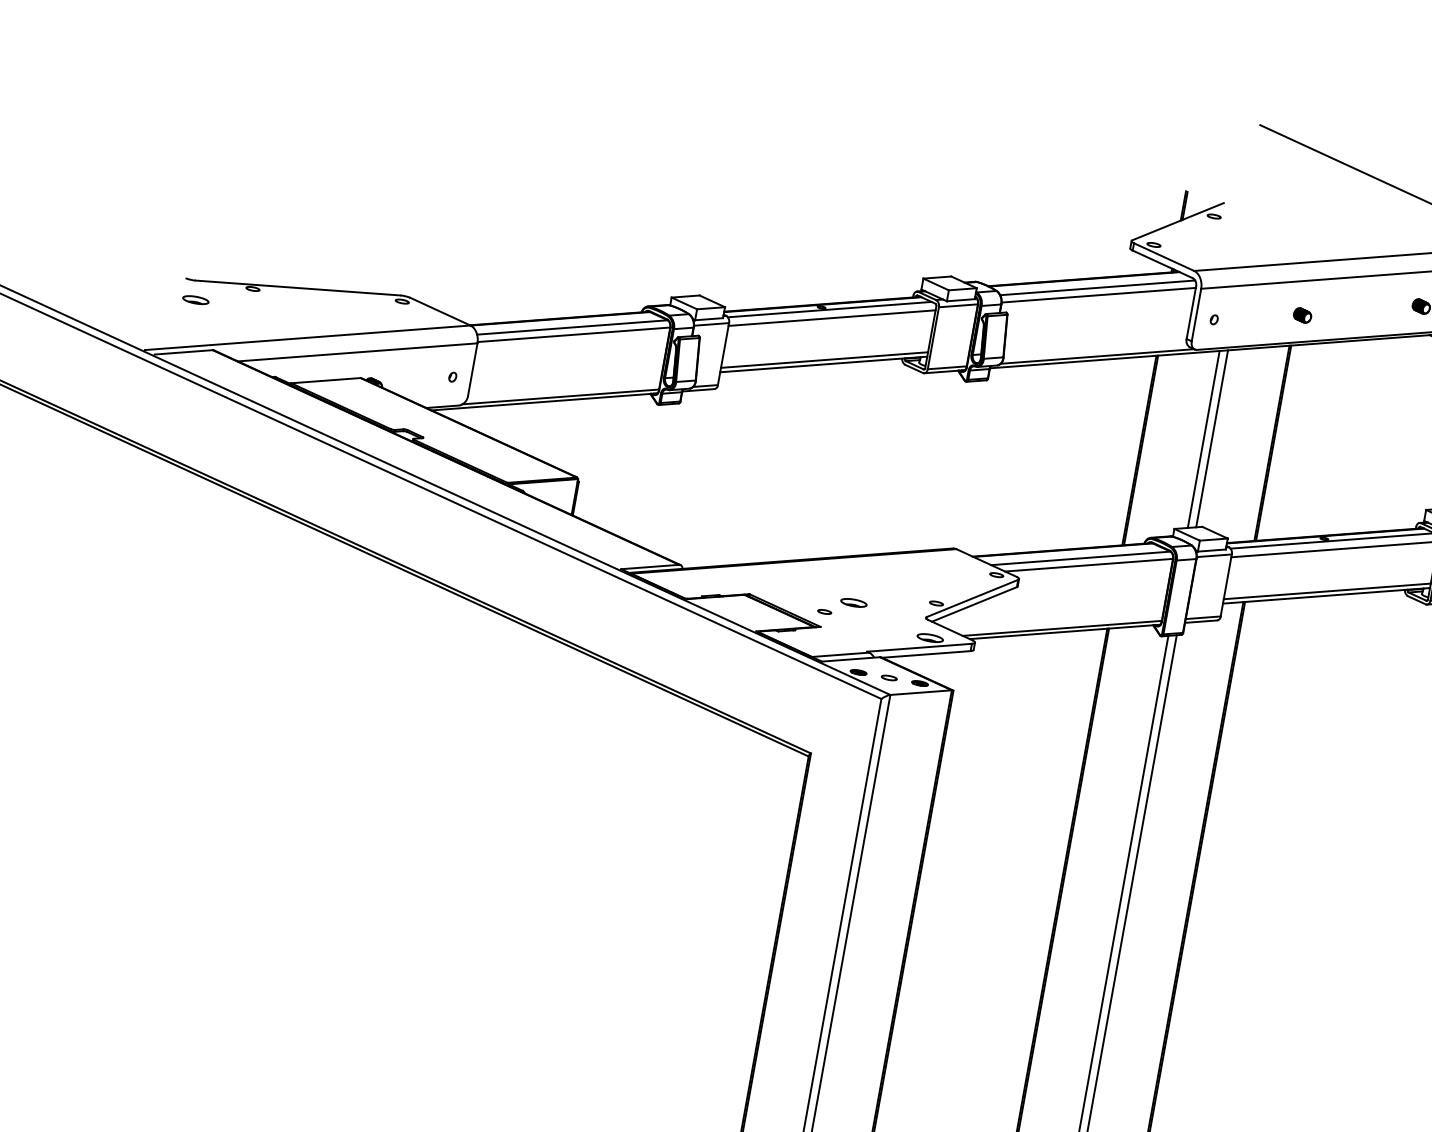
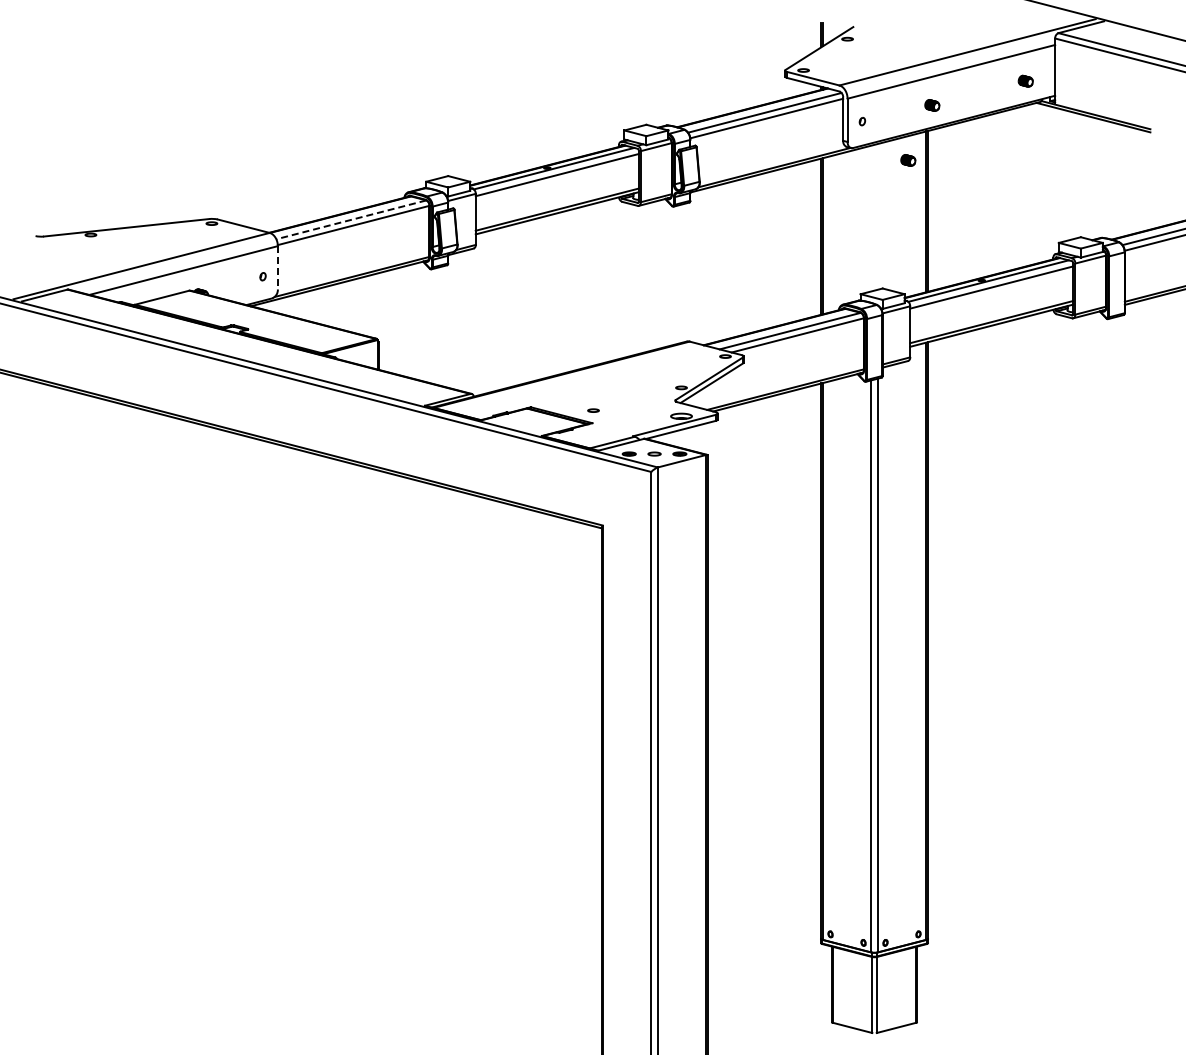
part: (195, 299) -> (46, 251), removed
line: (571, 326) -> (350, 219), solid -> dashed
line: (472, 369) -> (277, 267), solid -> dashed
part: (1261, 377) -> (908, 160), added
line: (1211, 438) -> (877, 216), removed
line: (1204, 439) -> (871, 218), removed
part: (854, 601) -> (615, 398), removed

